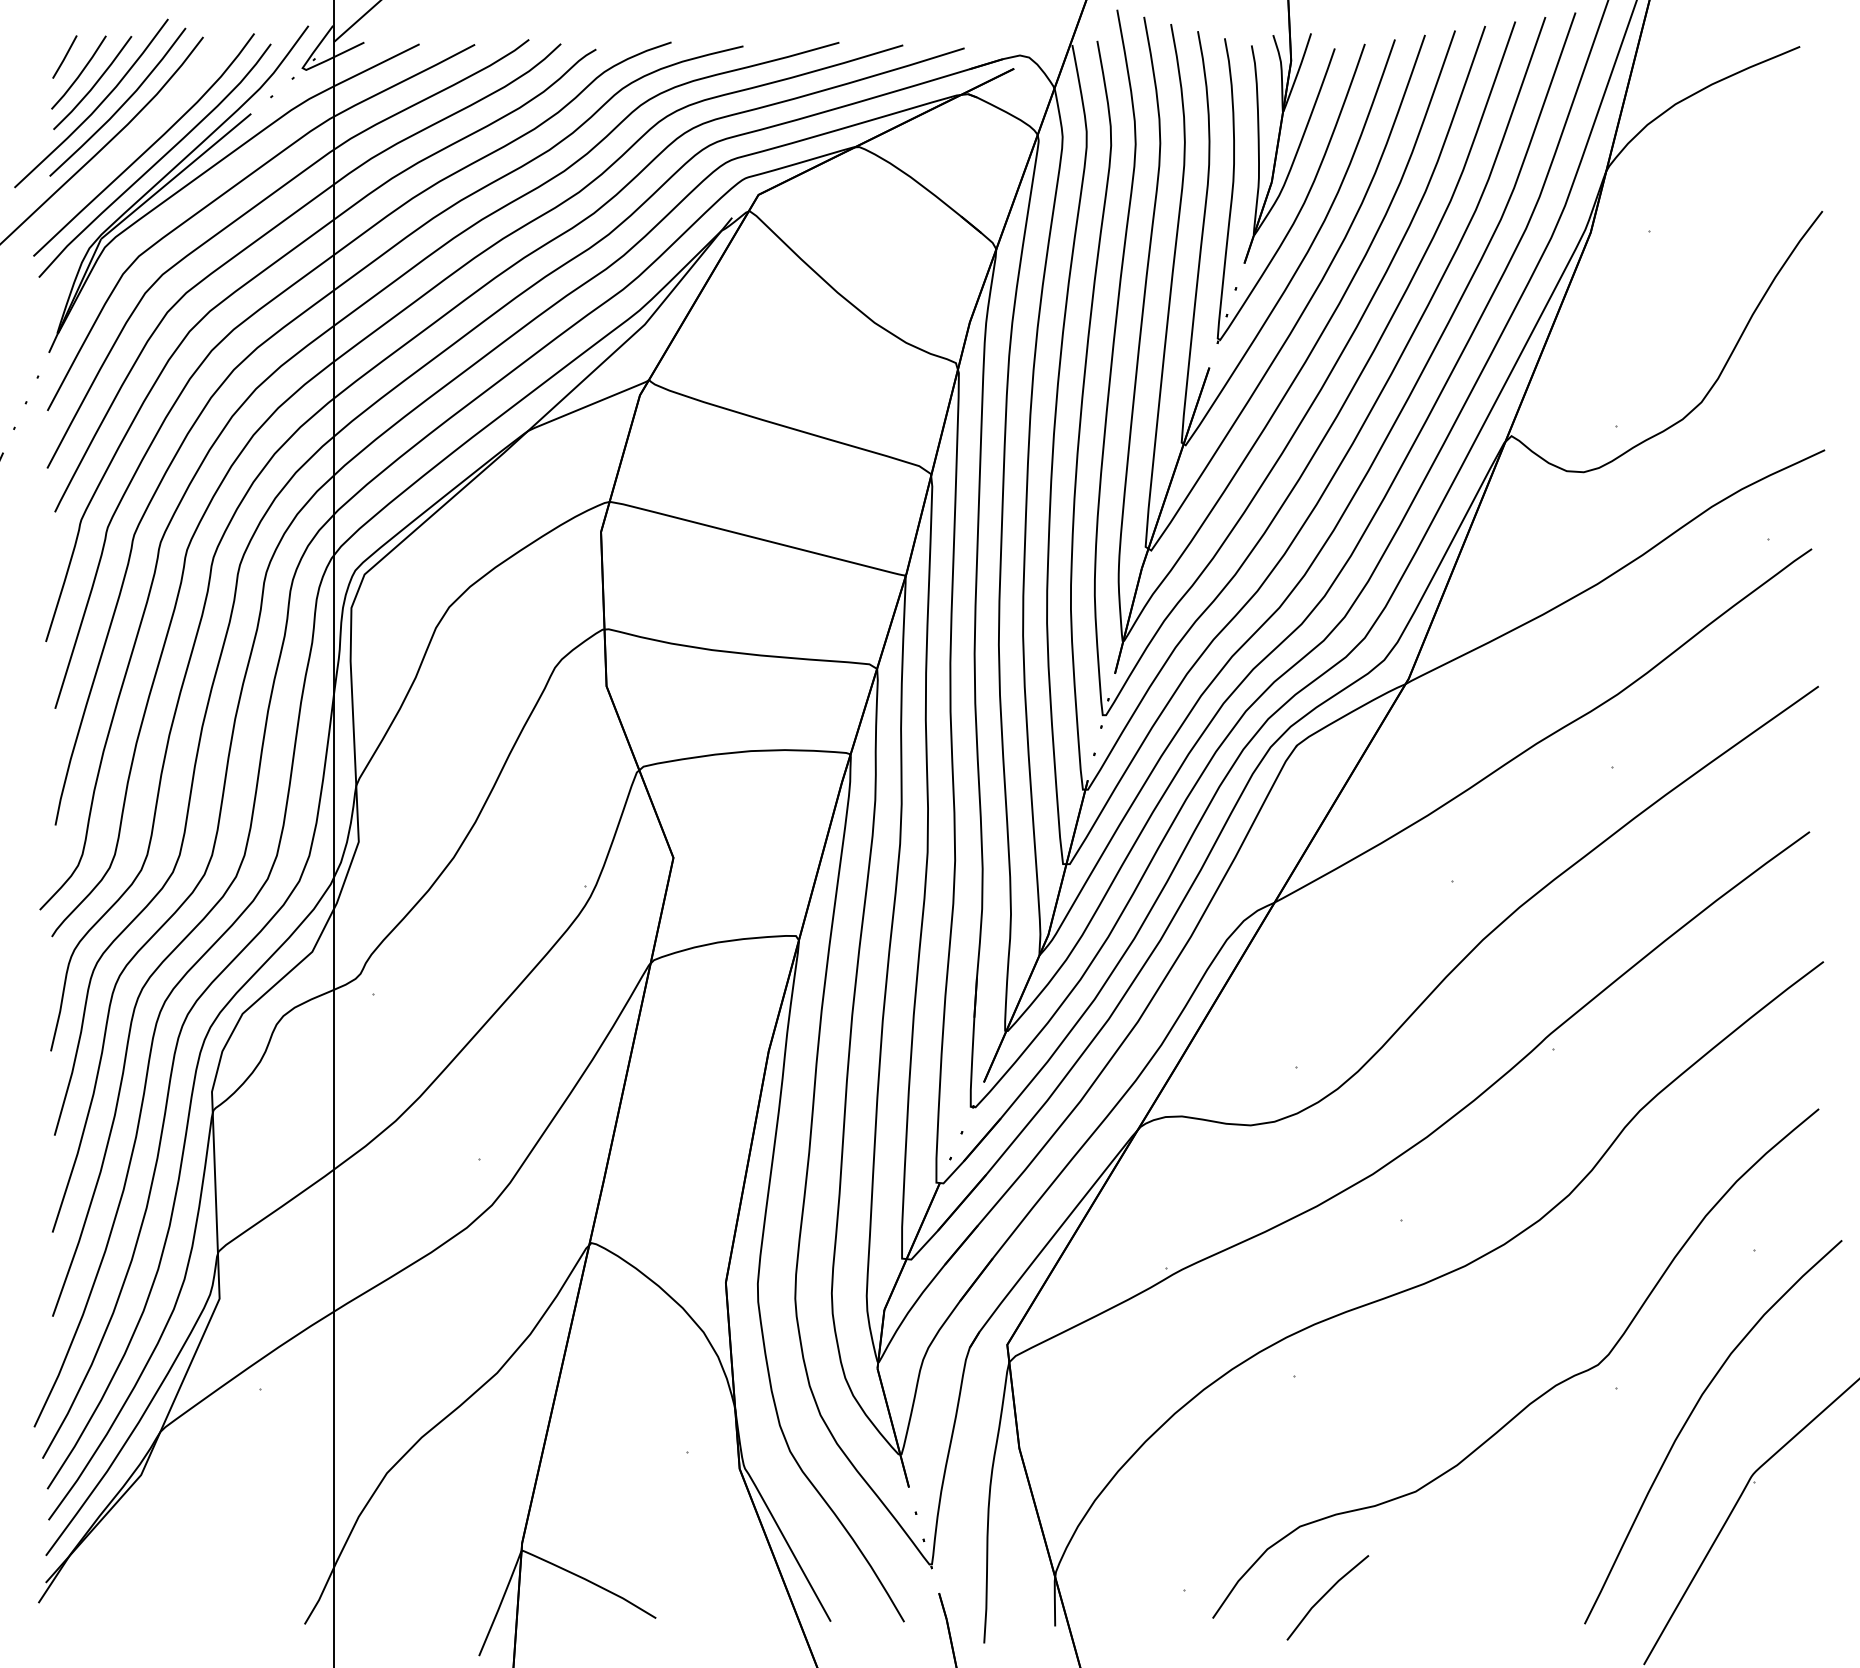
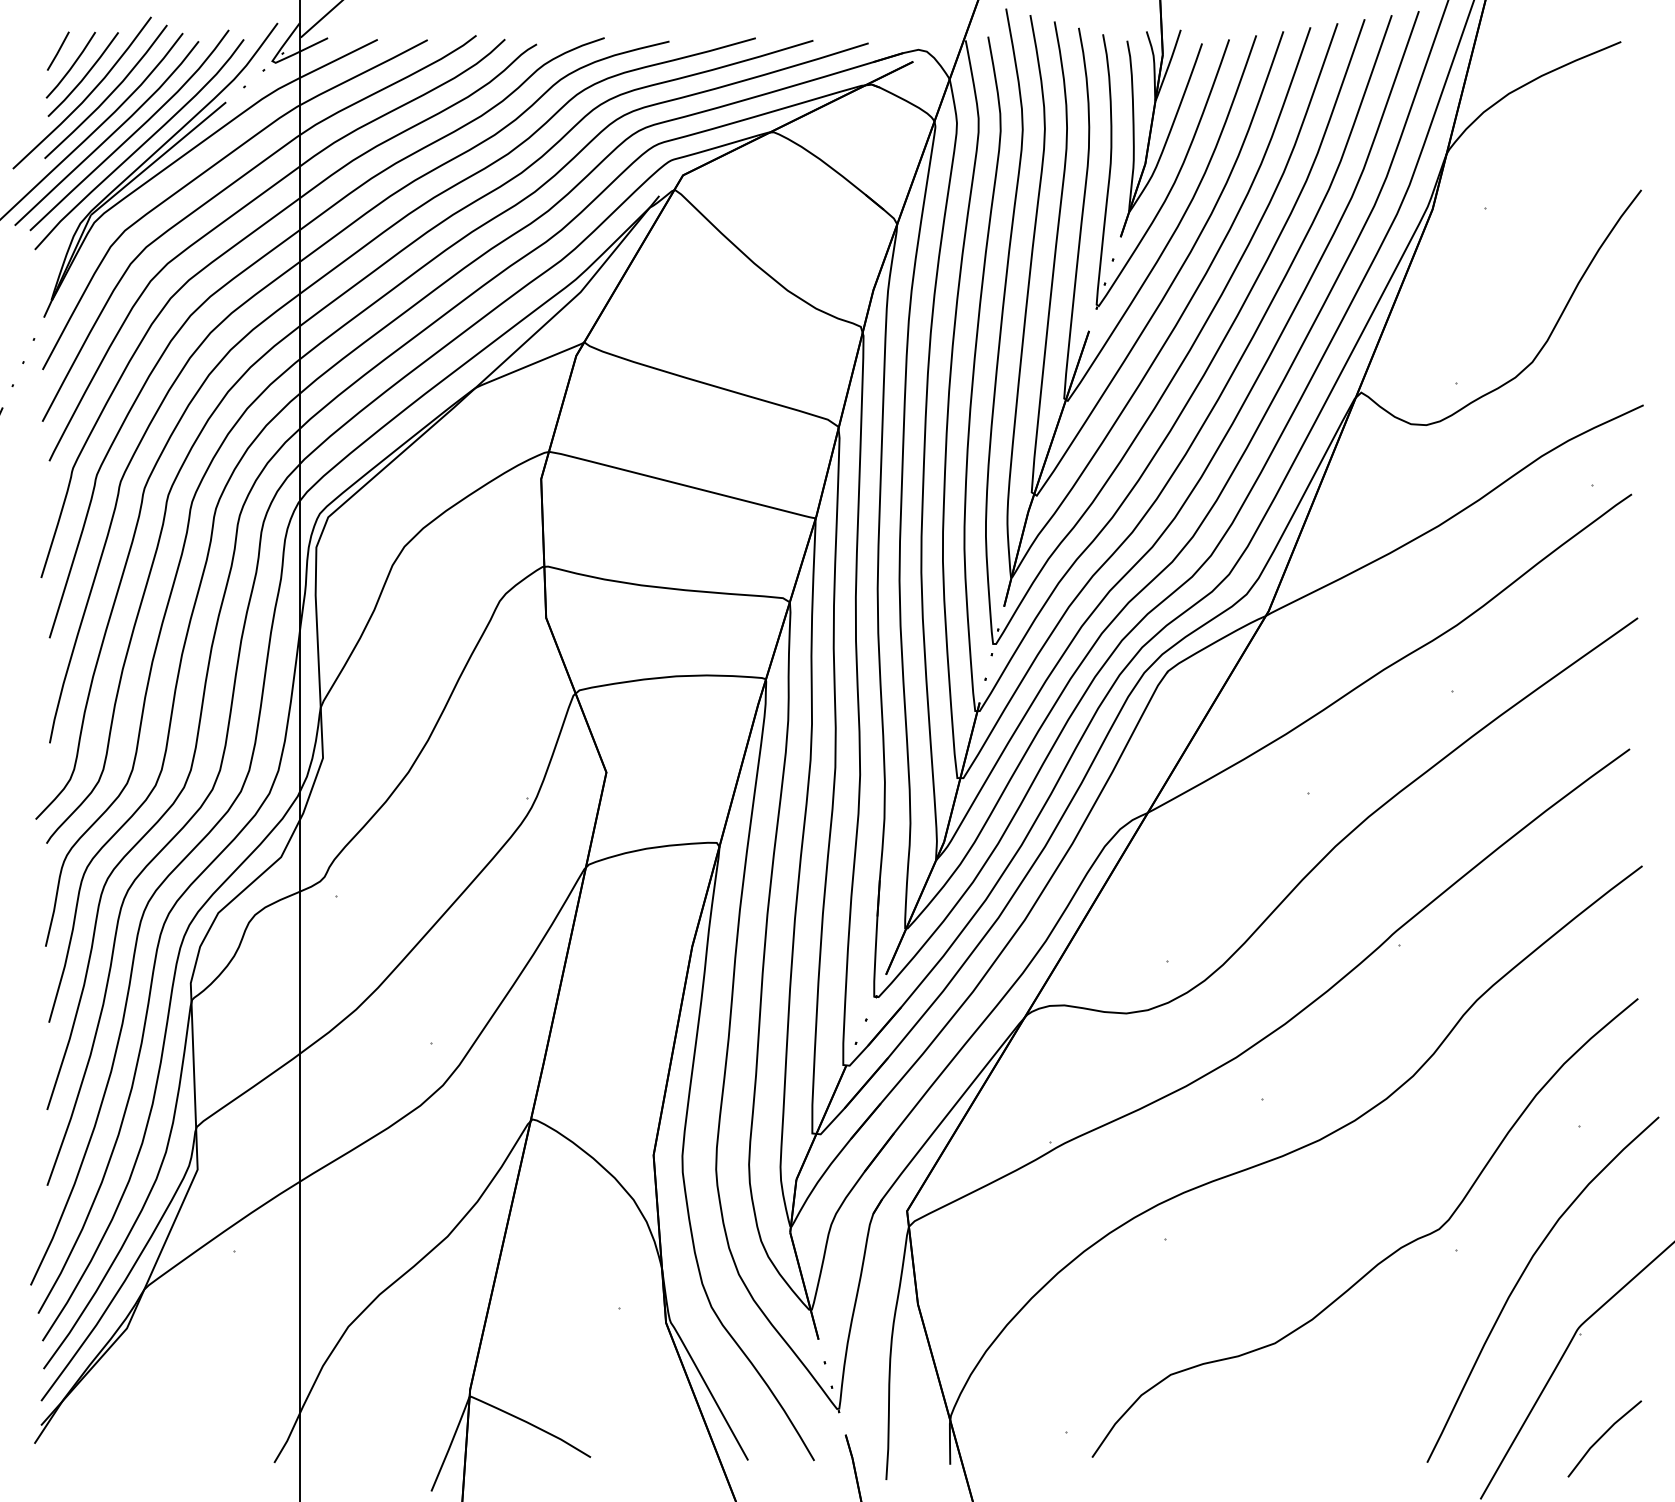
curve: (119, 152) -> (107, 137), added
line: (1325, 1595) -> (1602, 1436), moved

